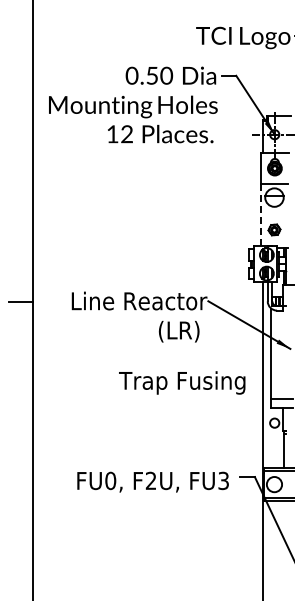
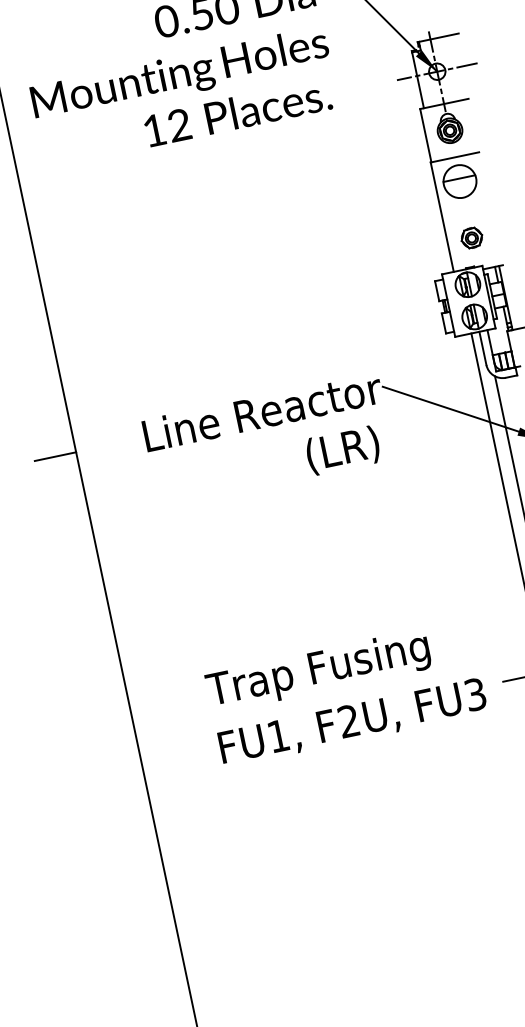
line: (260, 214) -> (441, 216), dashed -> solid
text: (182, 382) -> (318, 670), moved
text: (110, 480) -> (277, 735), FU0, -> FU1,

